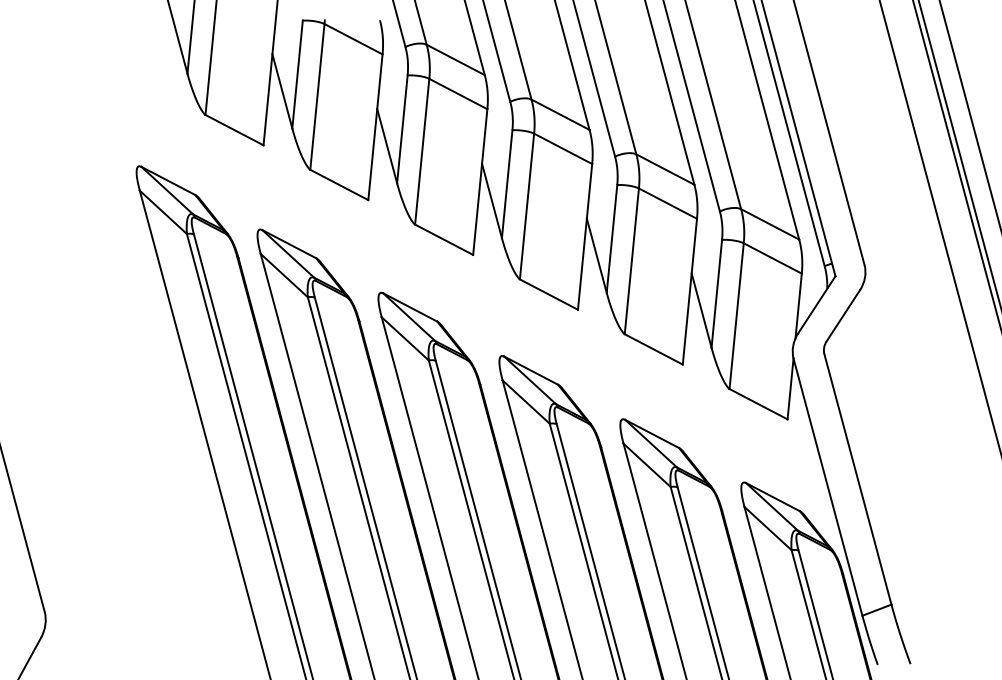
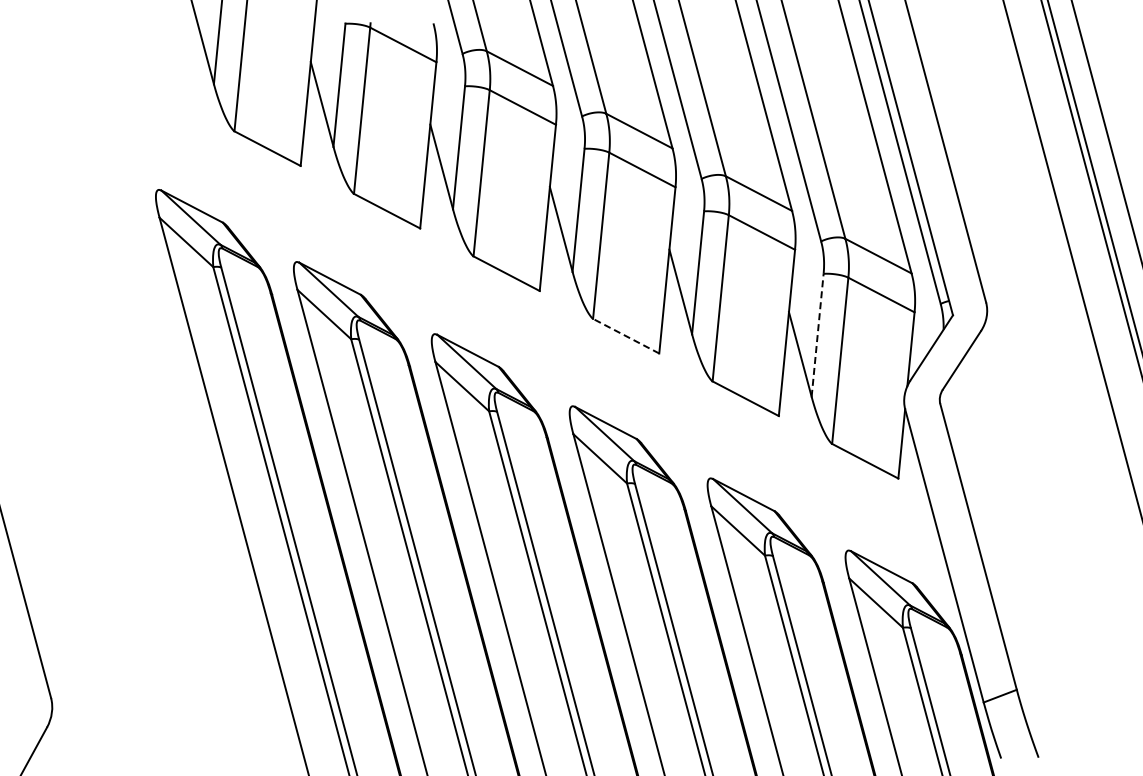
line: (548, 293) -> (625, 335), solid -> dashed
line: (716, 293) -> (817, 335), solid -> dashed

